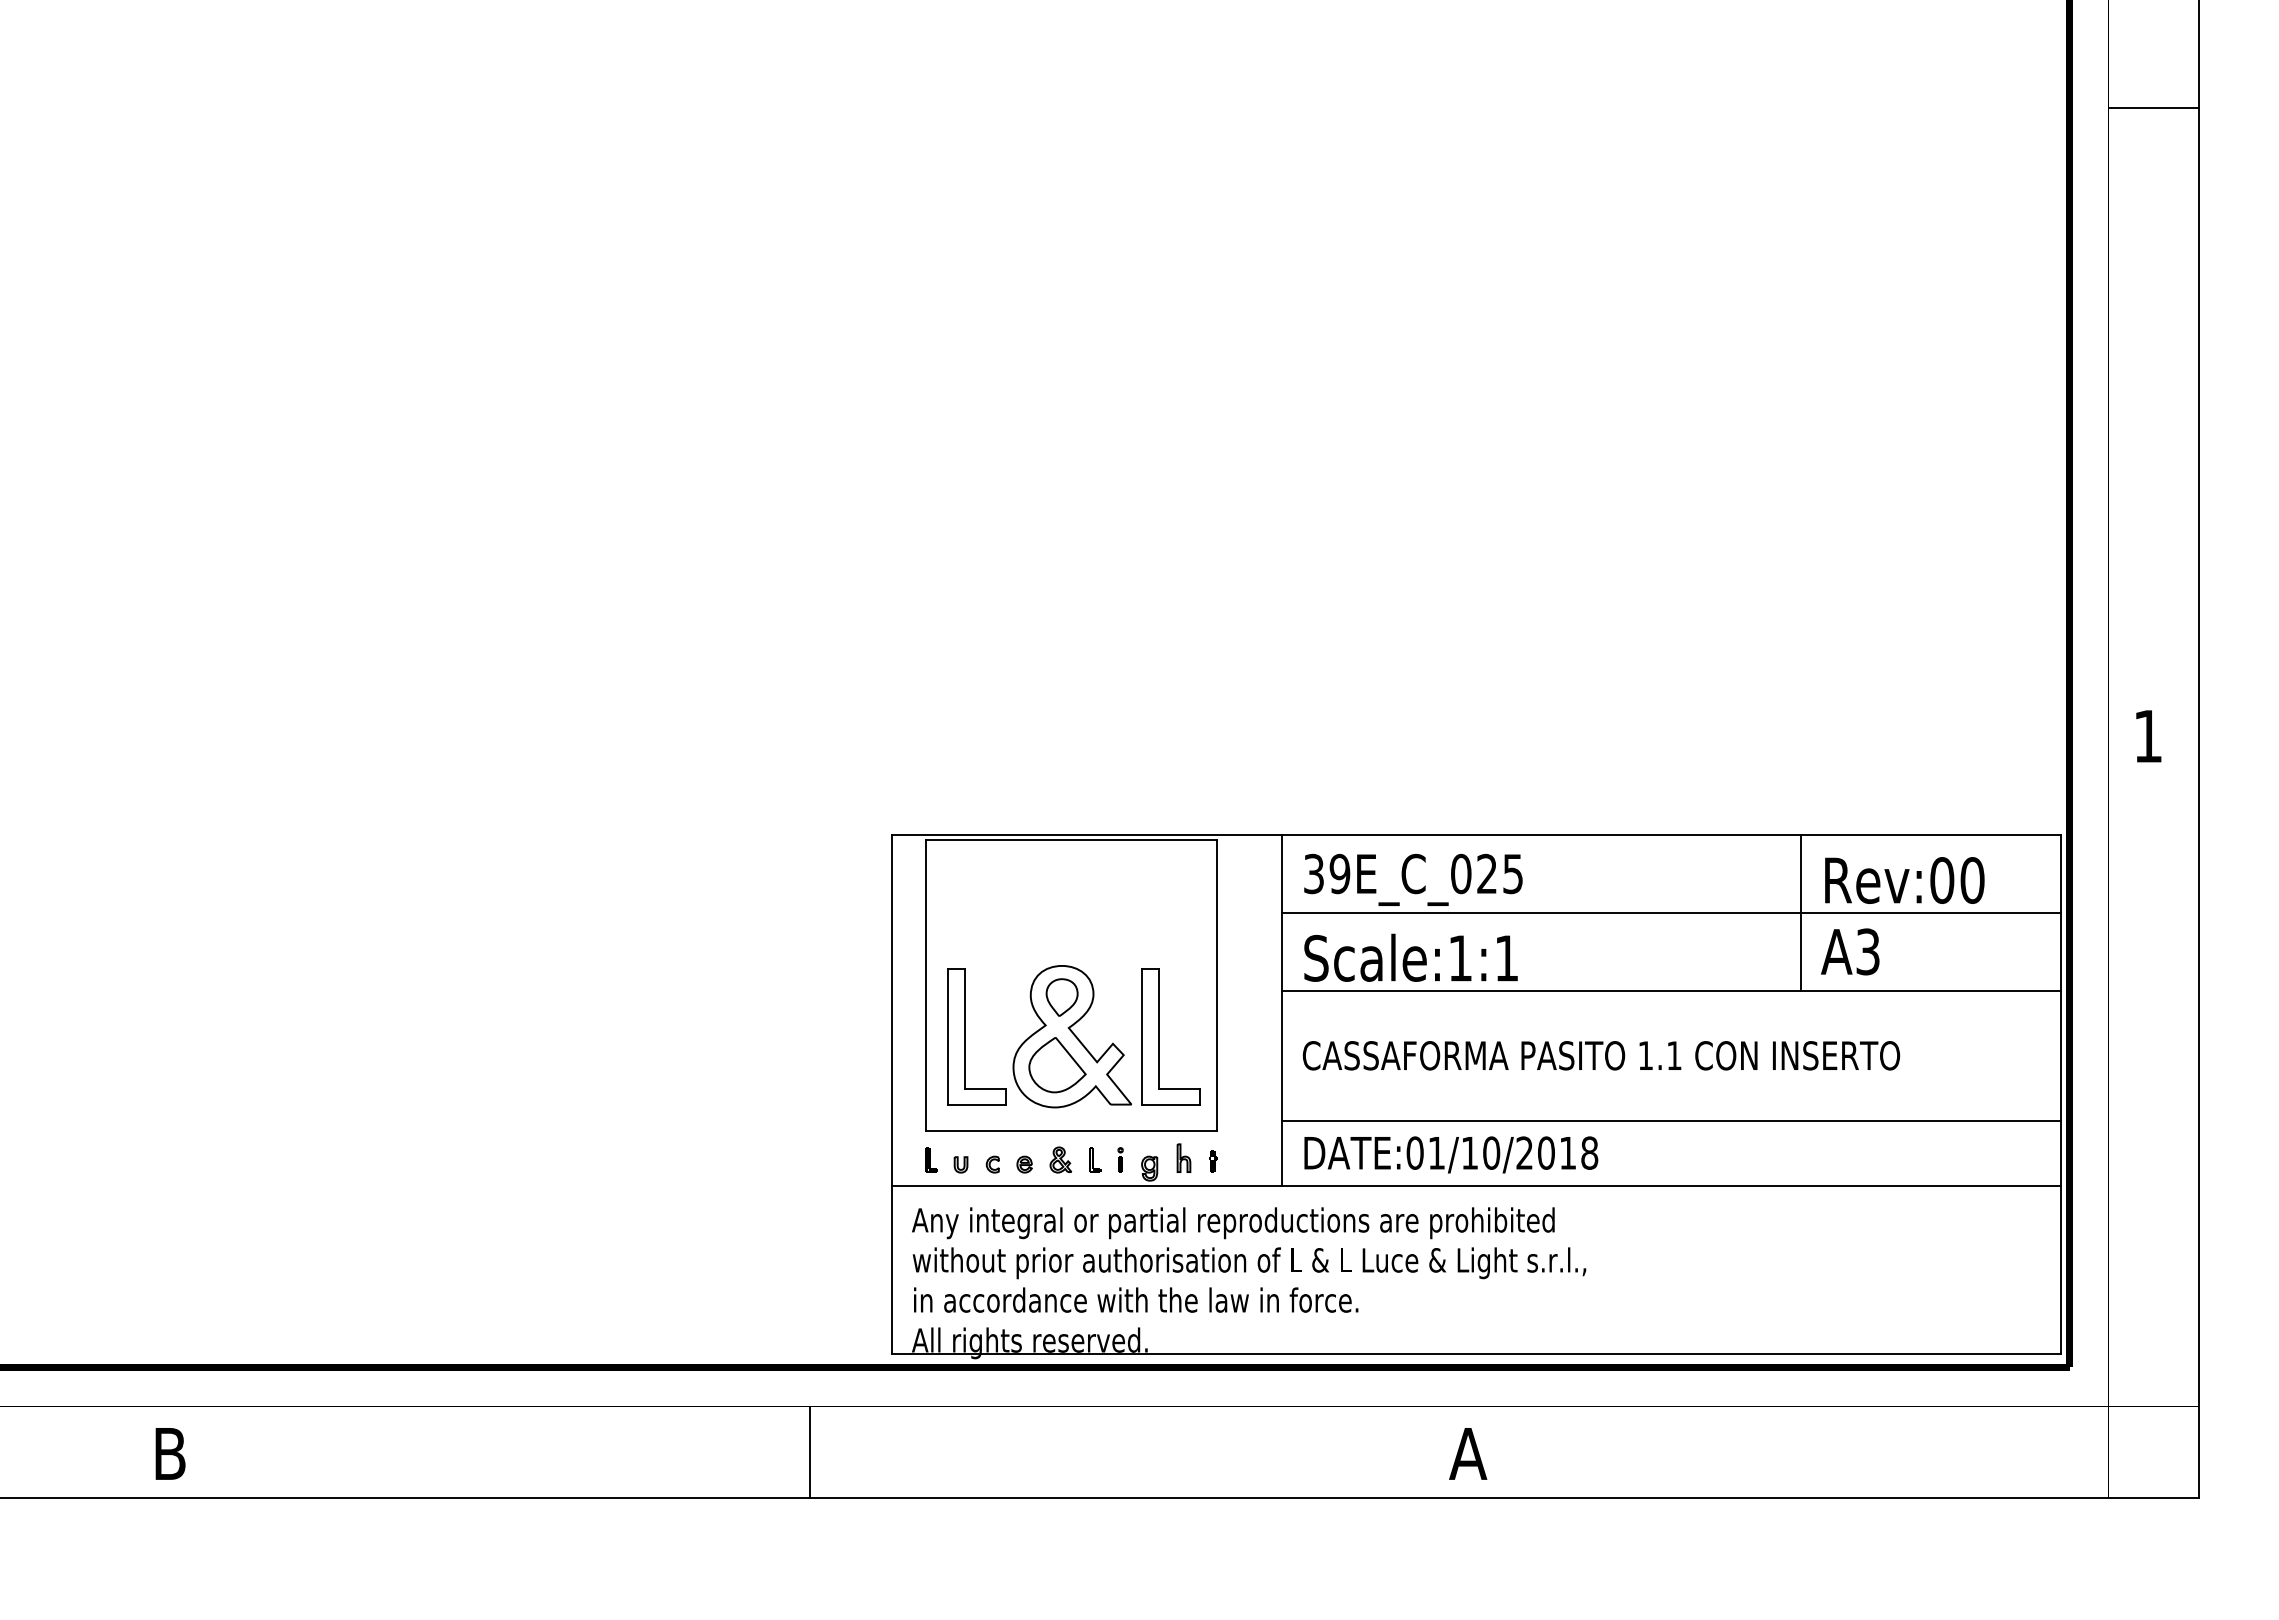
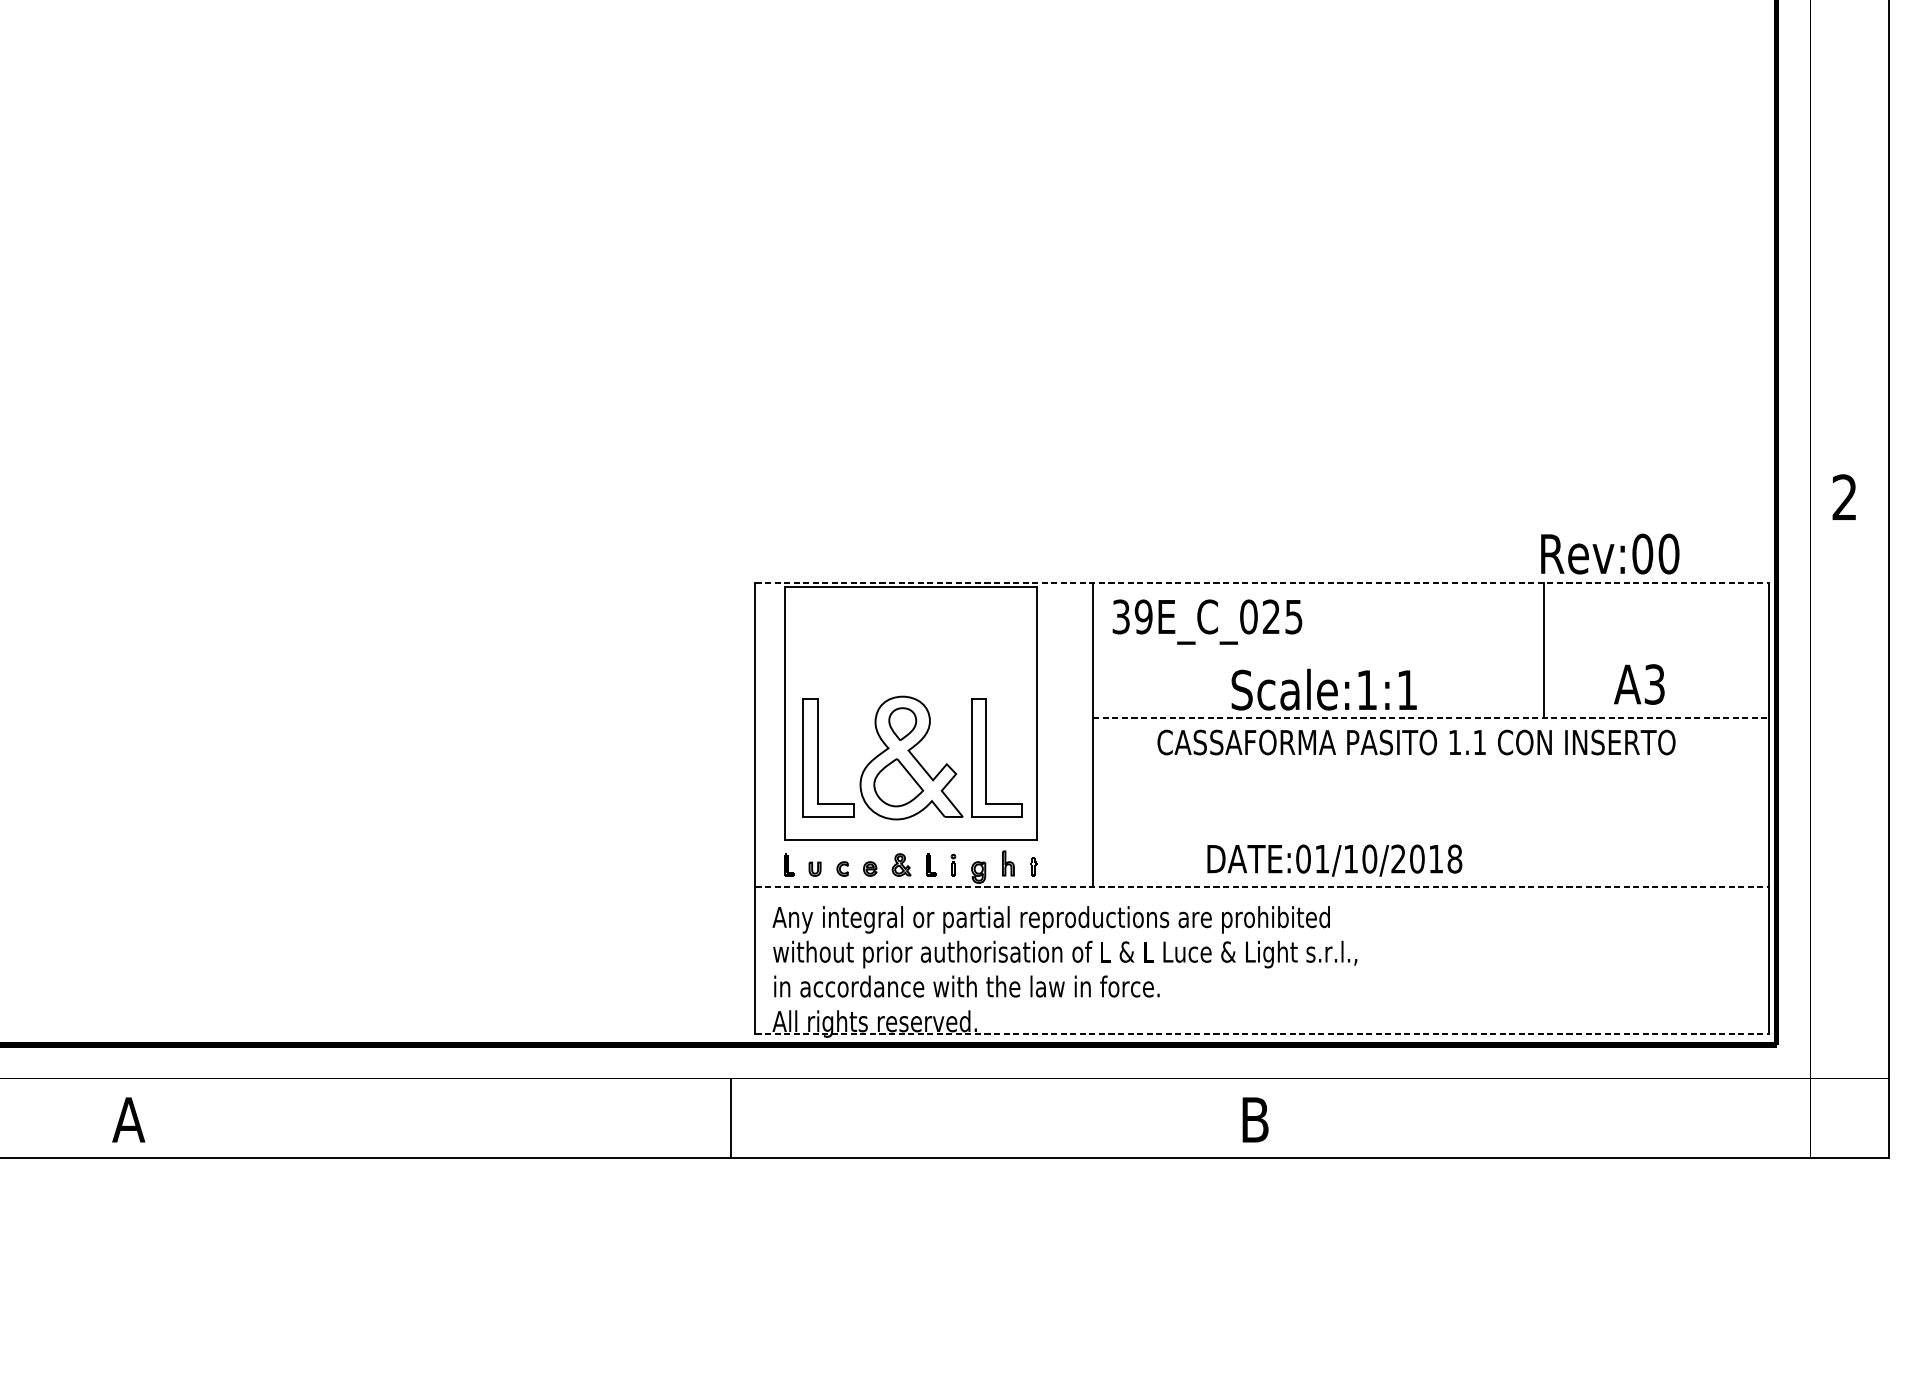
text: (2147, 735) -> (1844, 496), 1 -> 2
line: (1477, 835) -> (1263, 583), solid -> dashed
text: (1904, 880) -> (1609, 554), moved
line: (1670, 912) -> (1430, 650), removed
text: (1850, 951) -> (1639, 684), moved
text: (1410, 957) -> (1323, 689), moved
line: (1671, 990) -> (1431, 718), solid -> dashed
text: (1601, 1055) -> (1416, 742), moved
line: (1670, 1120) -> (1430, 830), removed
text: (1451, 1154) -> (1335, 860), moved
line: (1477, 1185) -> (1263, 887), solid -> dashed
line: (1477, 1354) -> (1263, 1033), solid -> dashed
line: (810, 1451) -> (731, 1117), moved
text: (169, 1453) -> (128, 1119), B -> A
text: (1468, 1453) -> (1255, 1119), A -> B

